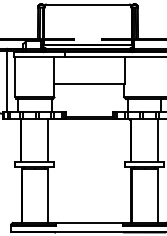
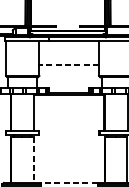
line: (88, 84) -> (68, 64), solid -> dashed
line: (47, 196) -> (33, 160), solid -> dashed
line: (89, 222) -> (69, 182), solid -> dashed

